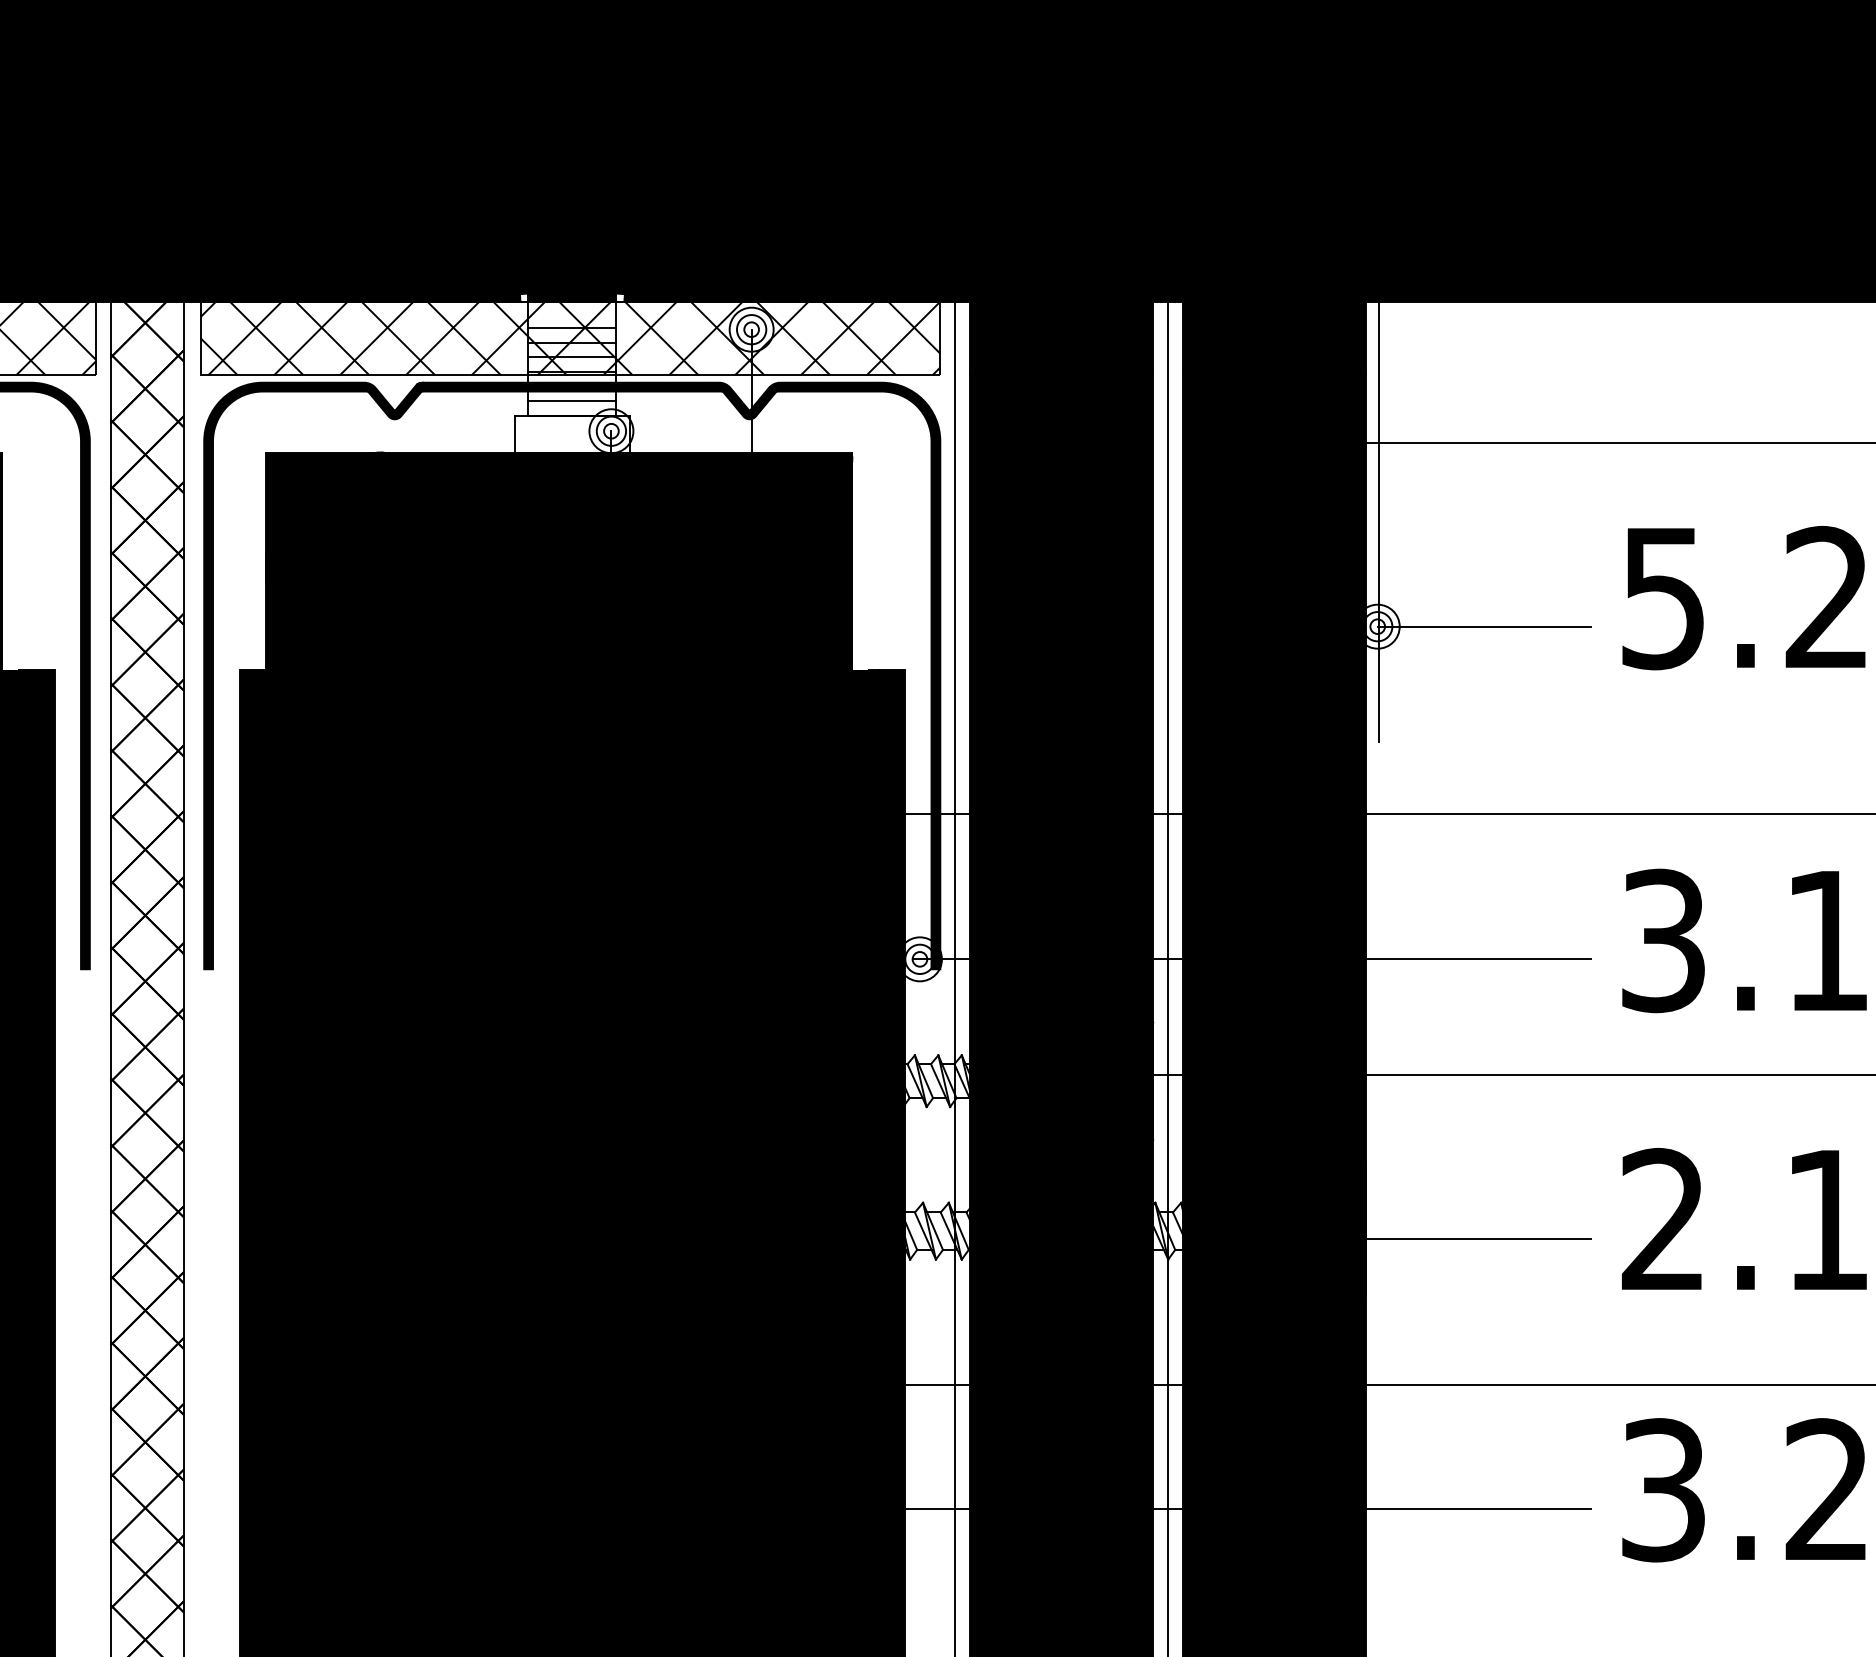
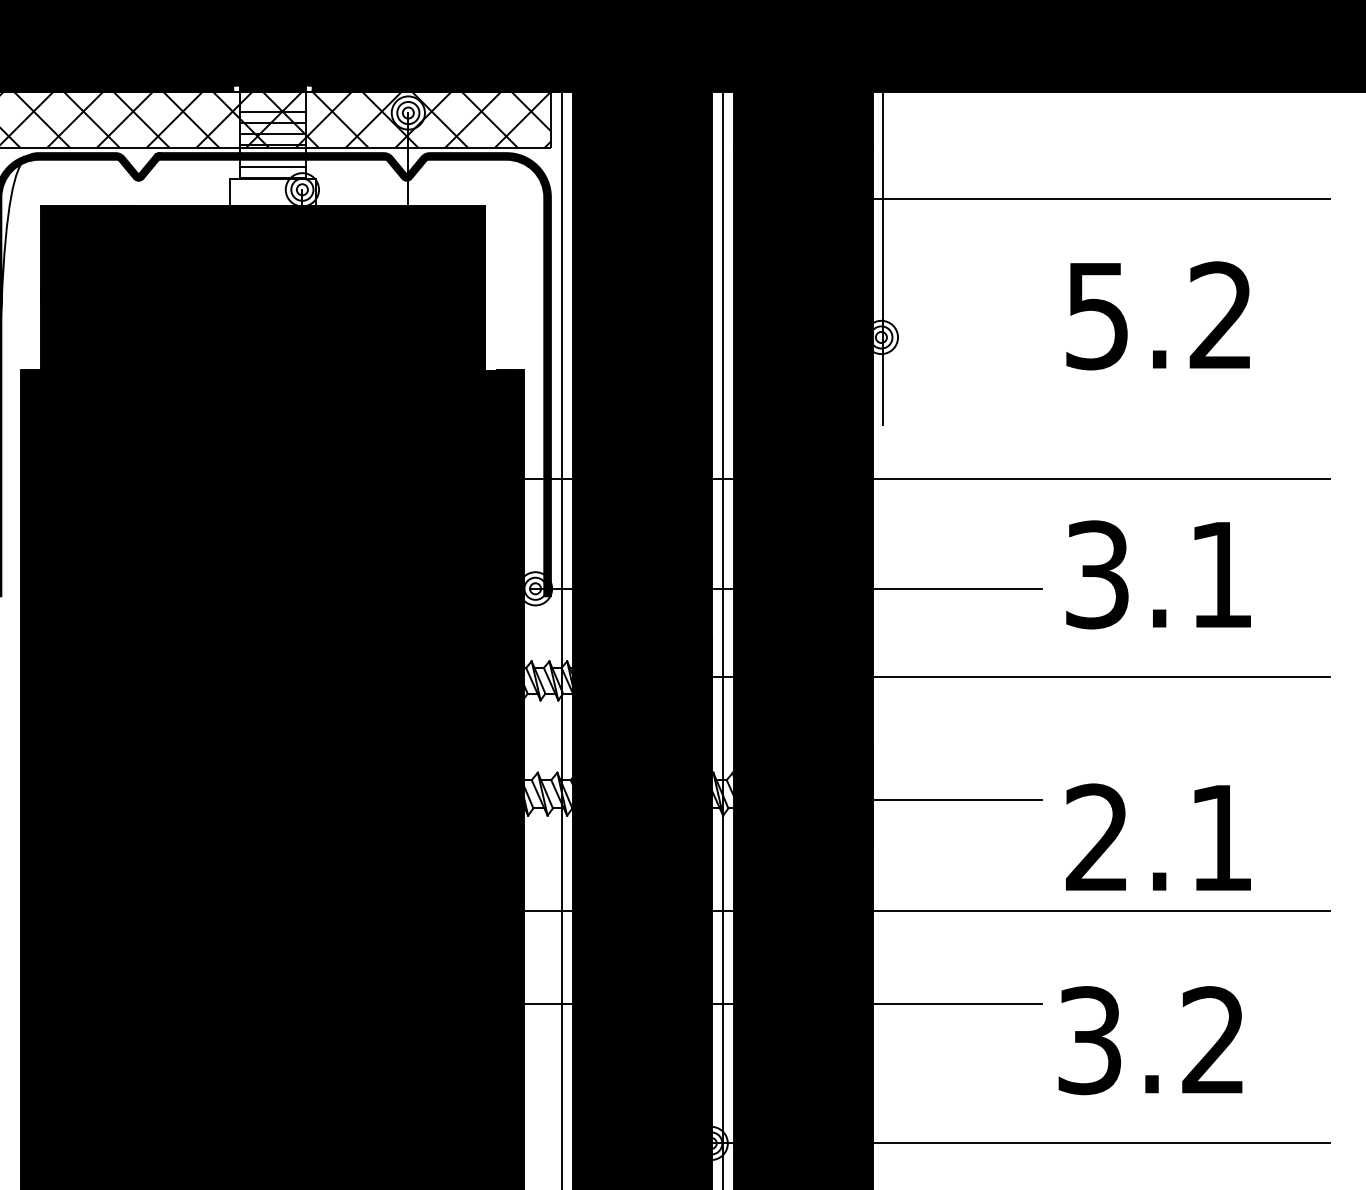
line: (1483, 626) -> (961, 337), removed
text: (1744, 1218) -> (1158, 836), moved
text: (1743, 1490) -> (1150, 1040), moved

